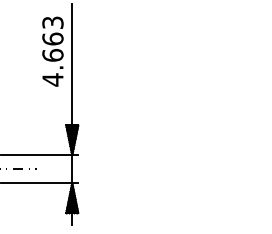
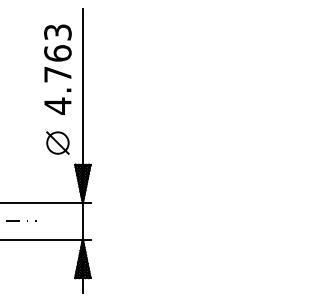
text: (52, 55) -> (57, 74), 4.663 -> 4.763
part: (52, 108) -> (57, 142), added

